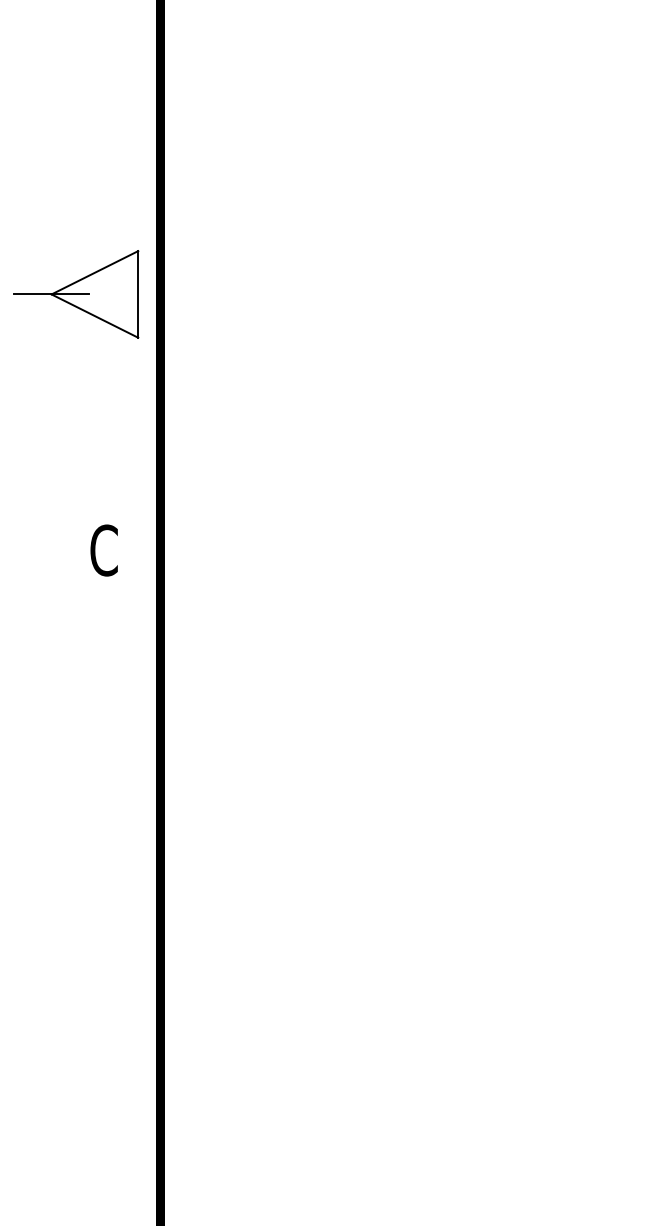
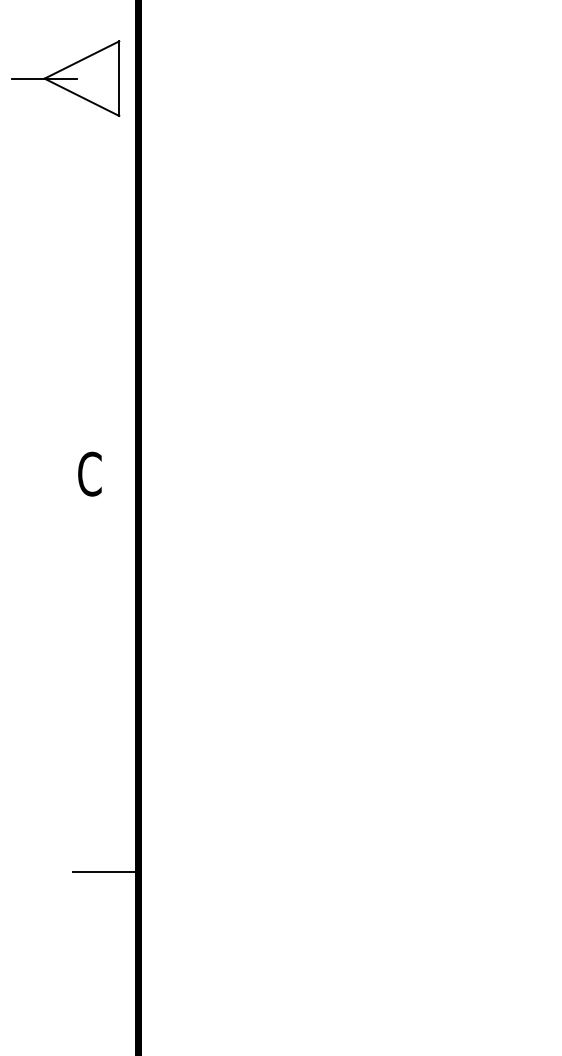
part: (76, 294) -> (66, 78), moved
line: (122, 1011) -> (105, 871), added

